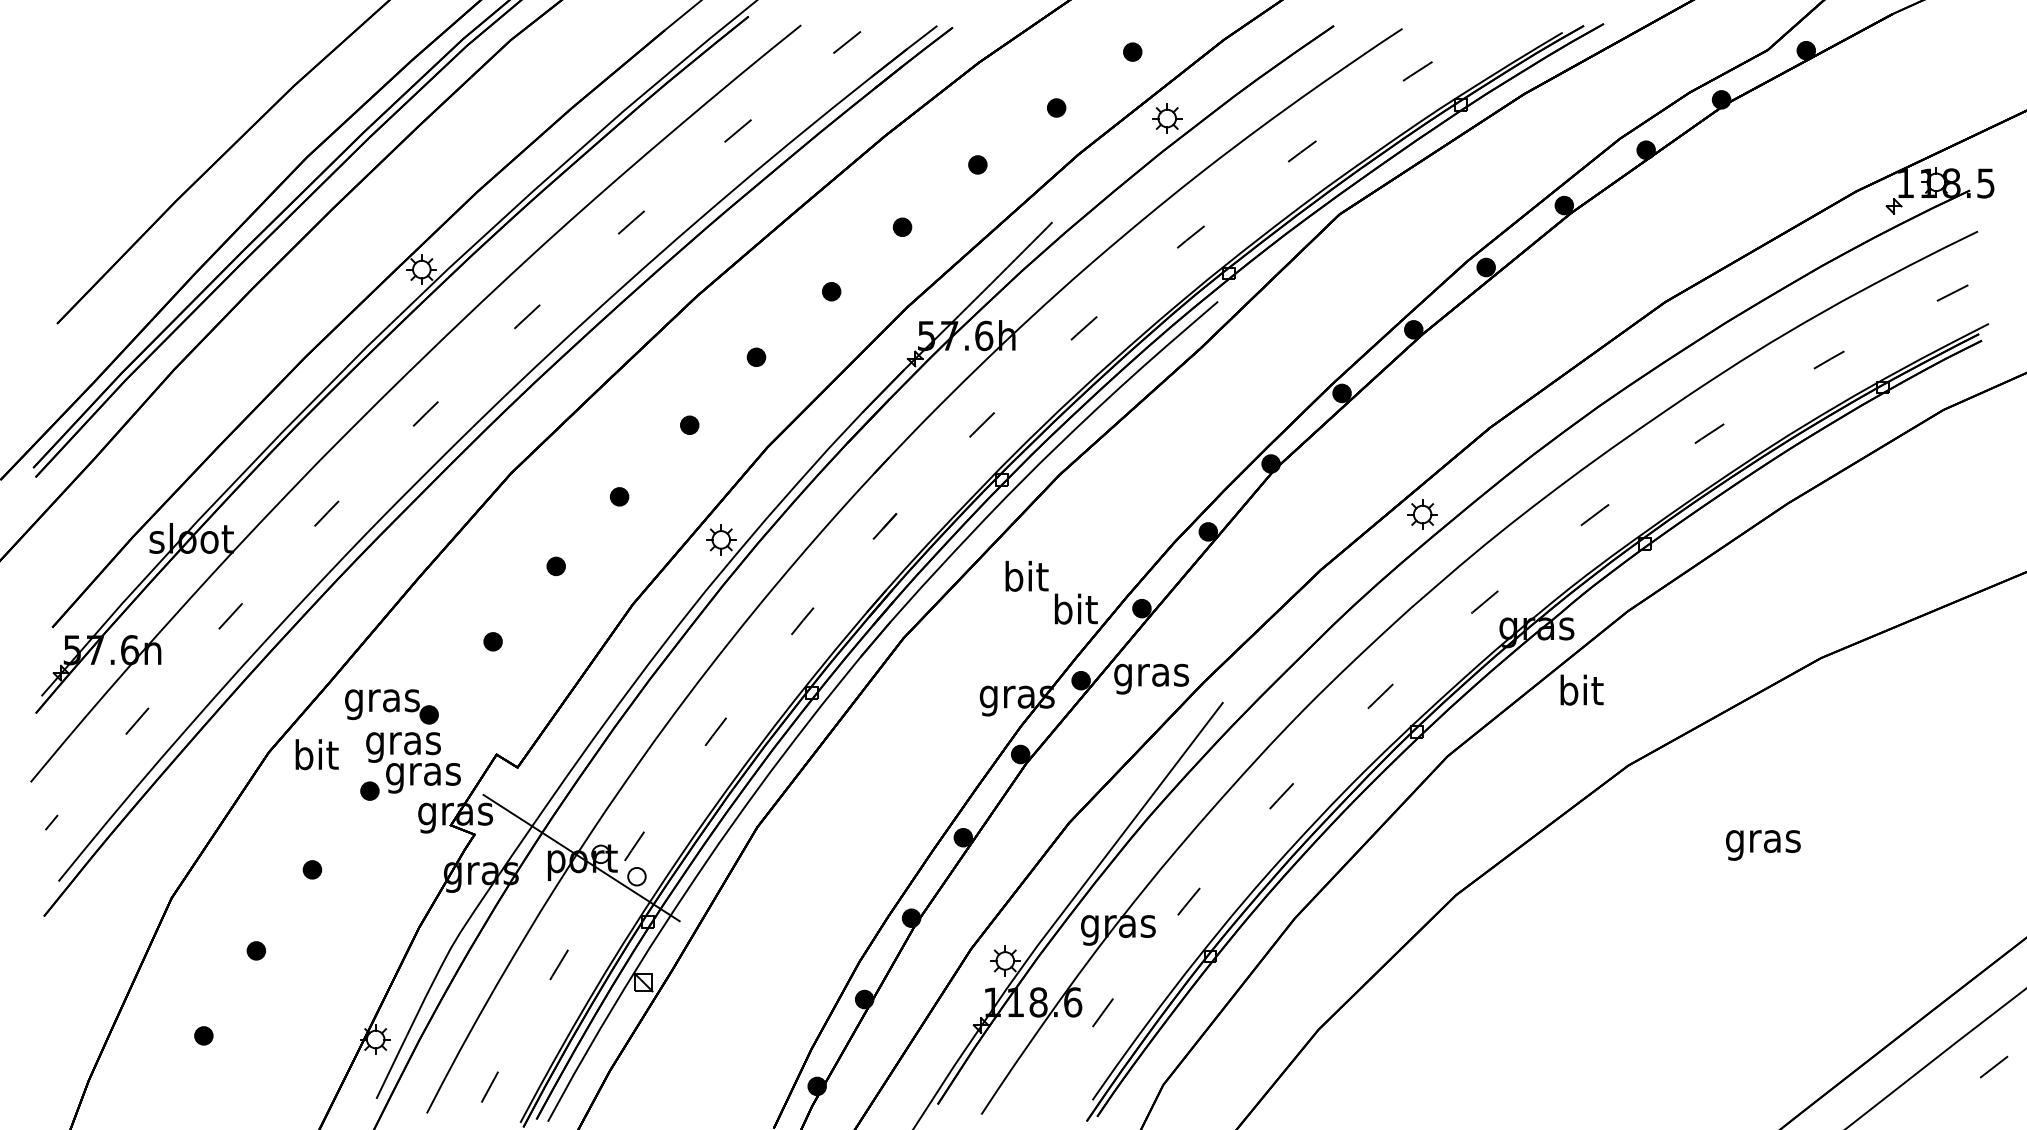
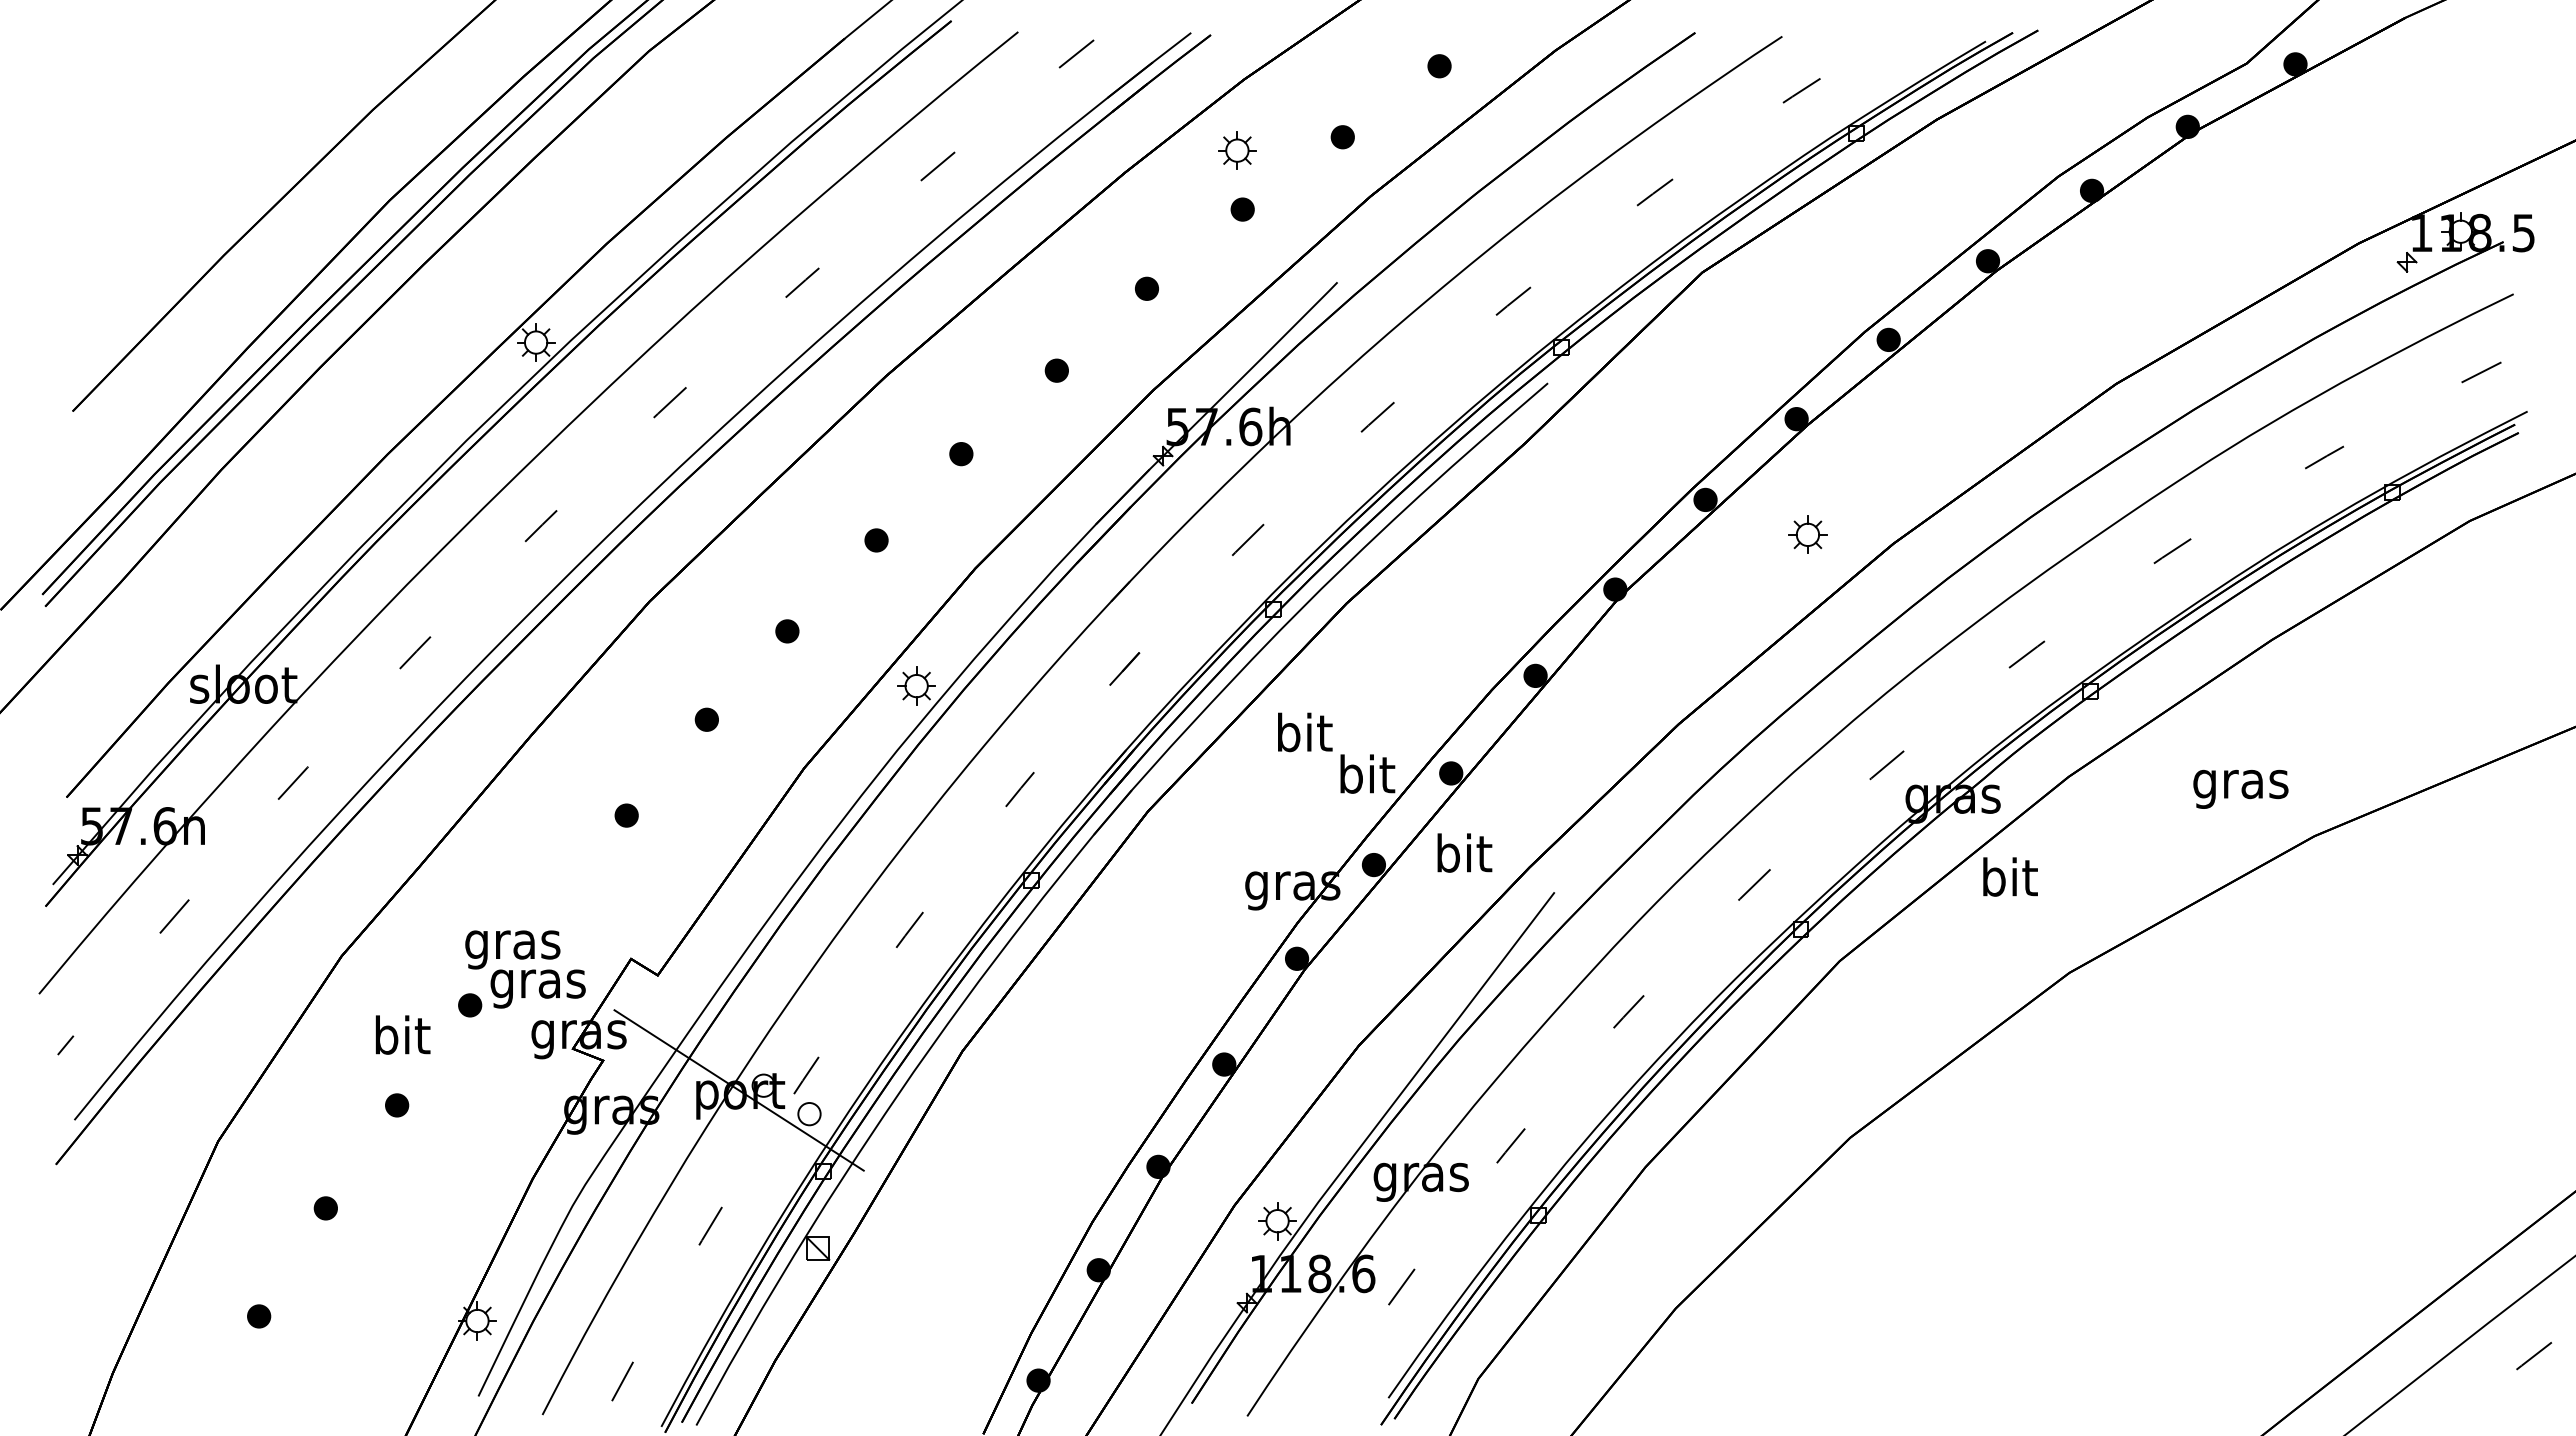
part: (1167, 118) -> (1237, 150), moved
part: (1422, 514) -> (1807, 534), moved
text: (1151, 674) -> (1463, 857), gras -> bit
part: (391, 707) -> (497, 898), removed
text: (316, 754) -> (402, 1034), moved
text: (1763, 844) -> (2240, 788), moved

